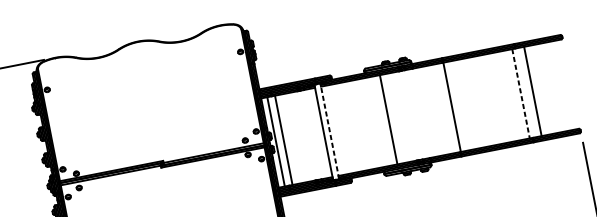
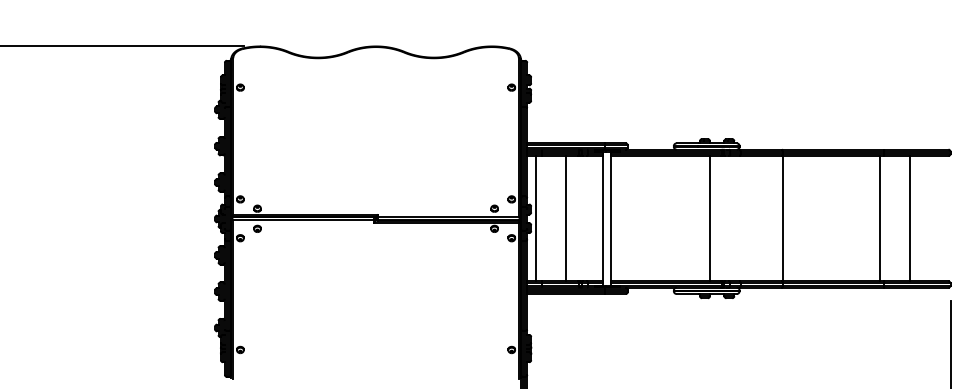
line: (532, 91) -> (910, 218), moved
line: (520, 93) -> (879, 218), dashed -> solid
line: (388, 119) -> (709, 218), moved
line: (329, 131) -> (611, 218), dashed -> solid
line: (283, 140) -> (565, 218), moved

